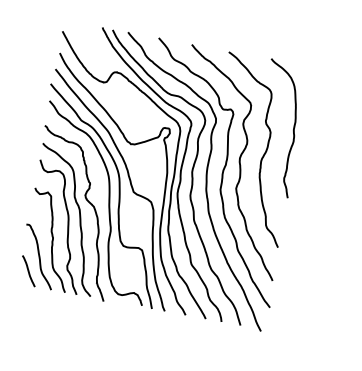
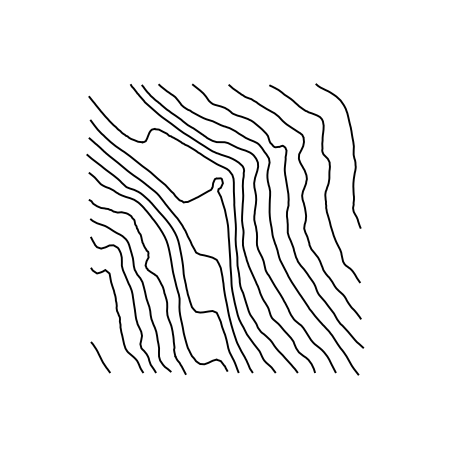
curve: (38, 257) -> (108, 340), removed

